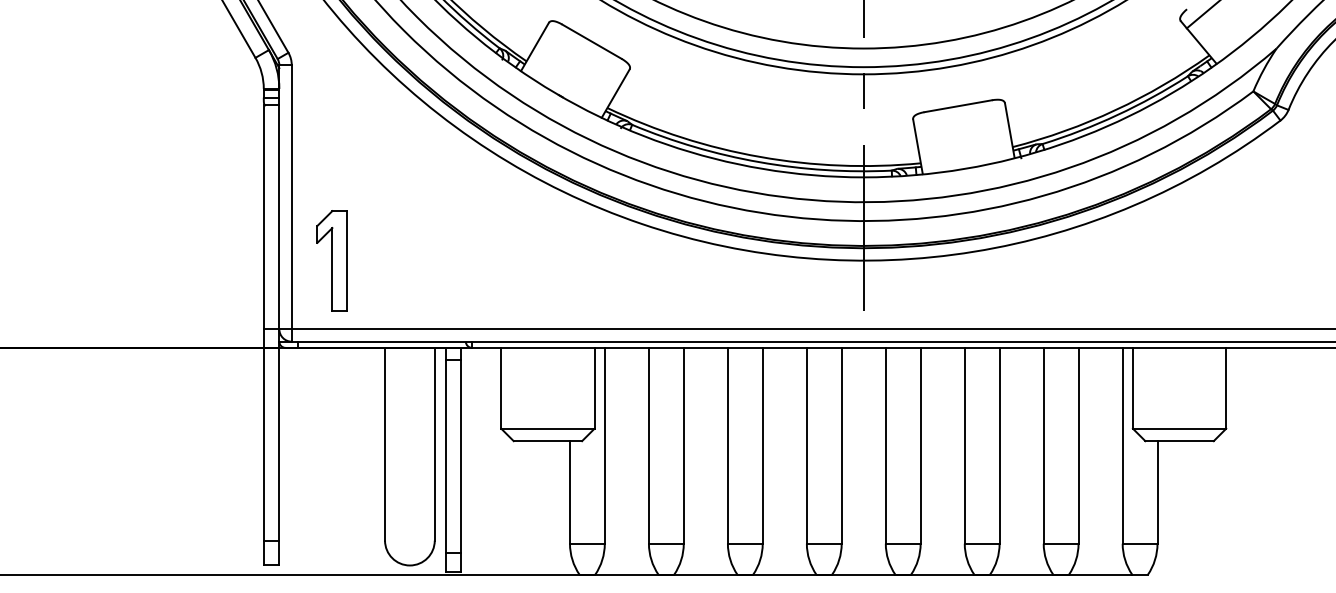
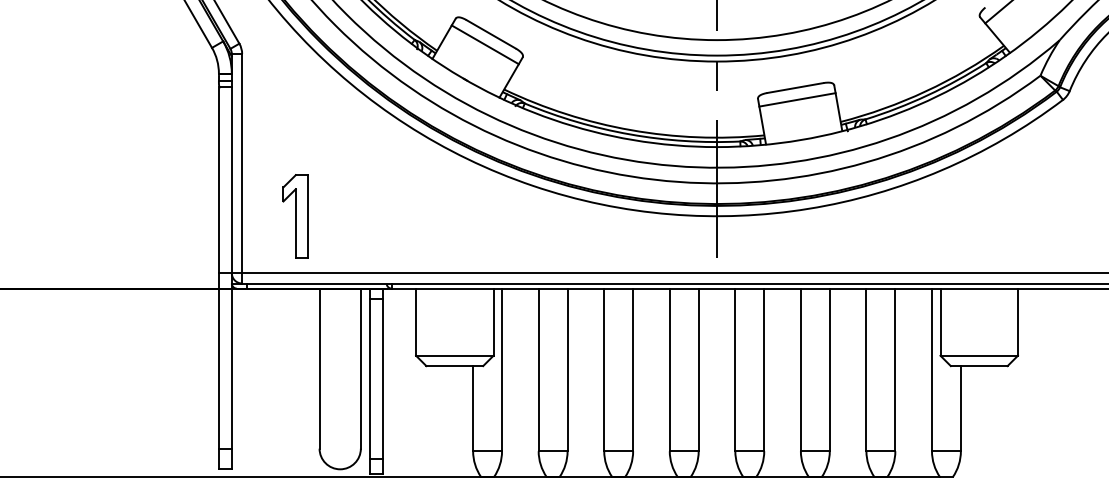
line: (583, 53) -> (484, 44), added
line: (960, 120) -> (797, 99), added
part: (331, 260) -> (295, 216), moved

